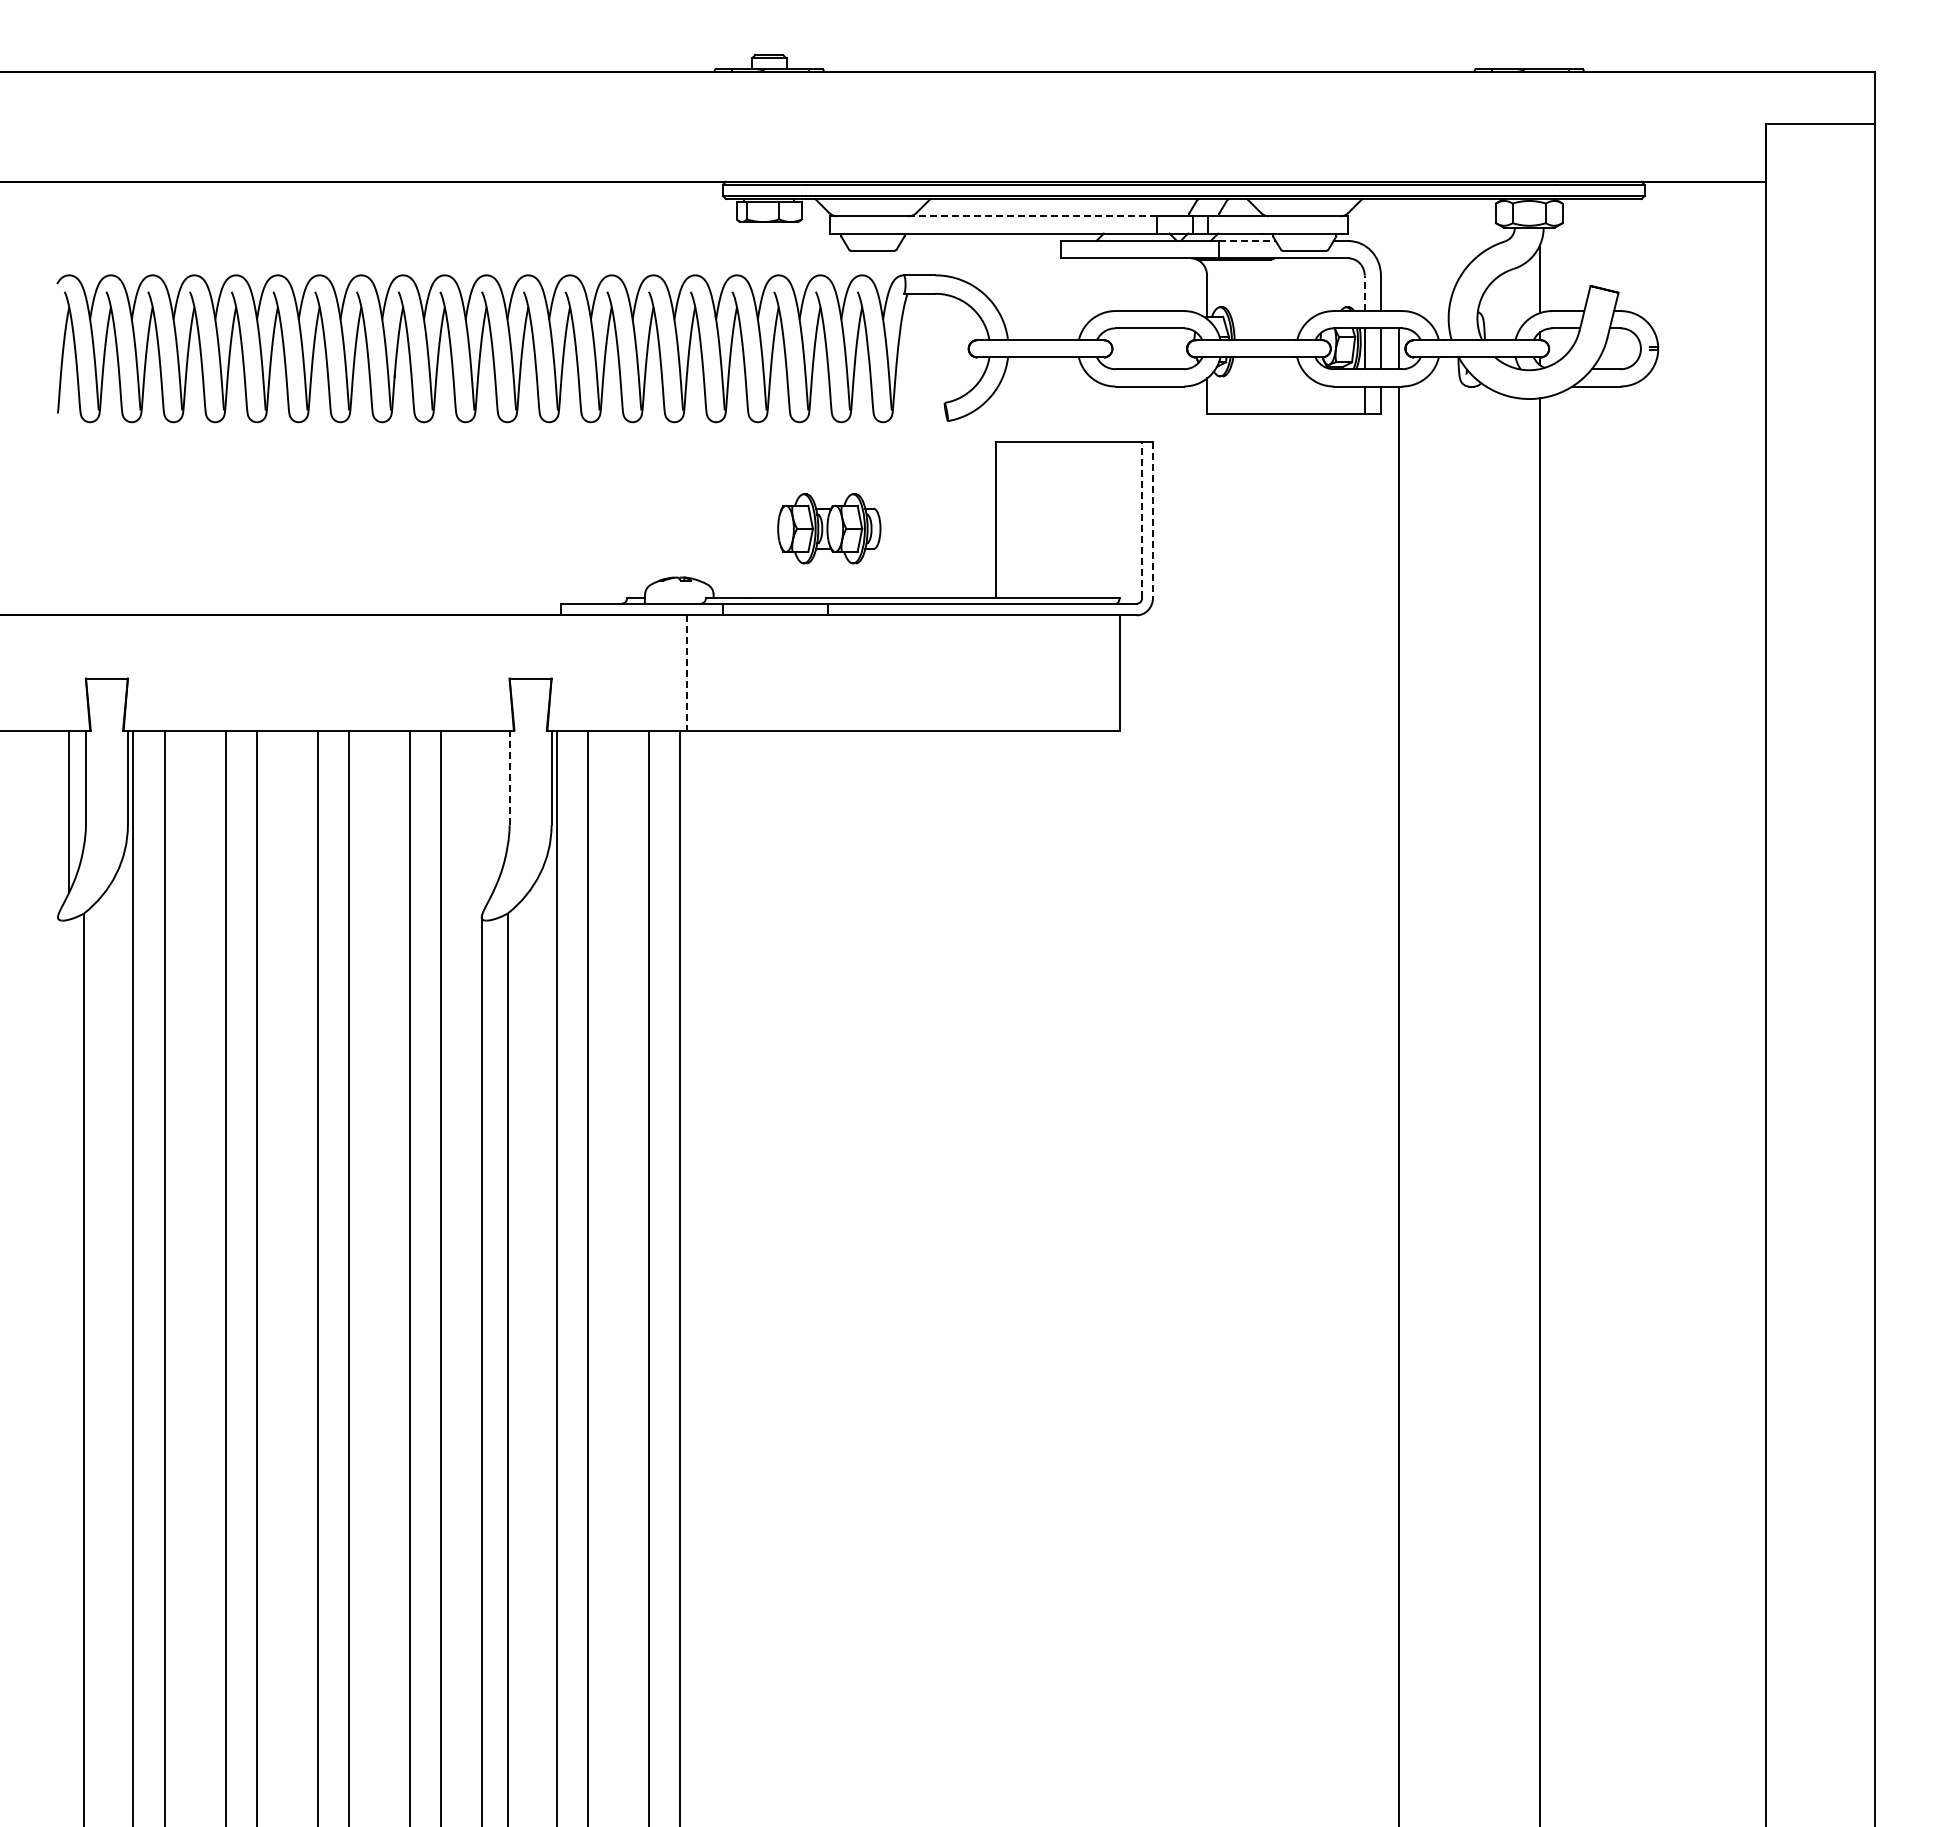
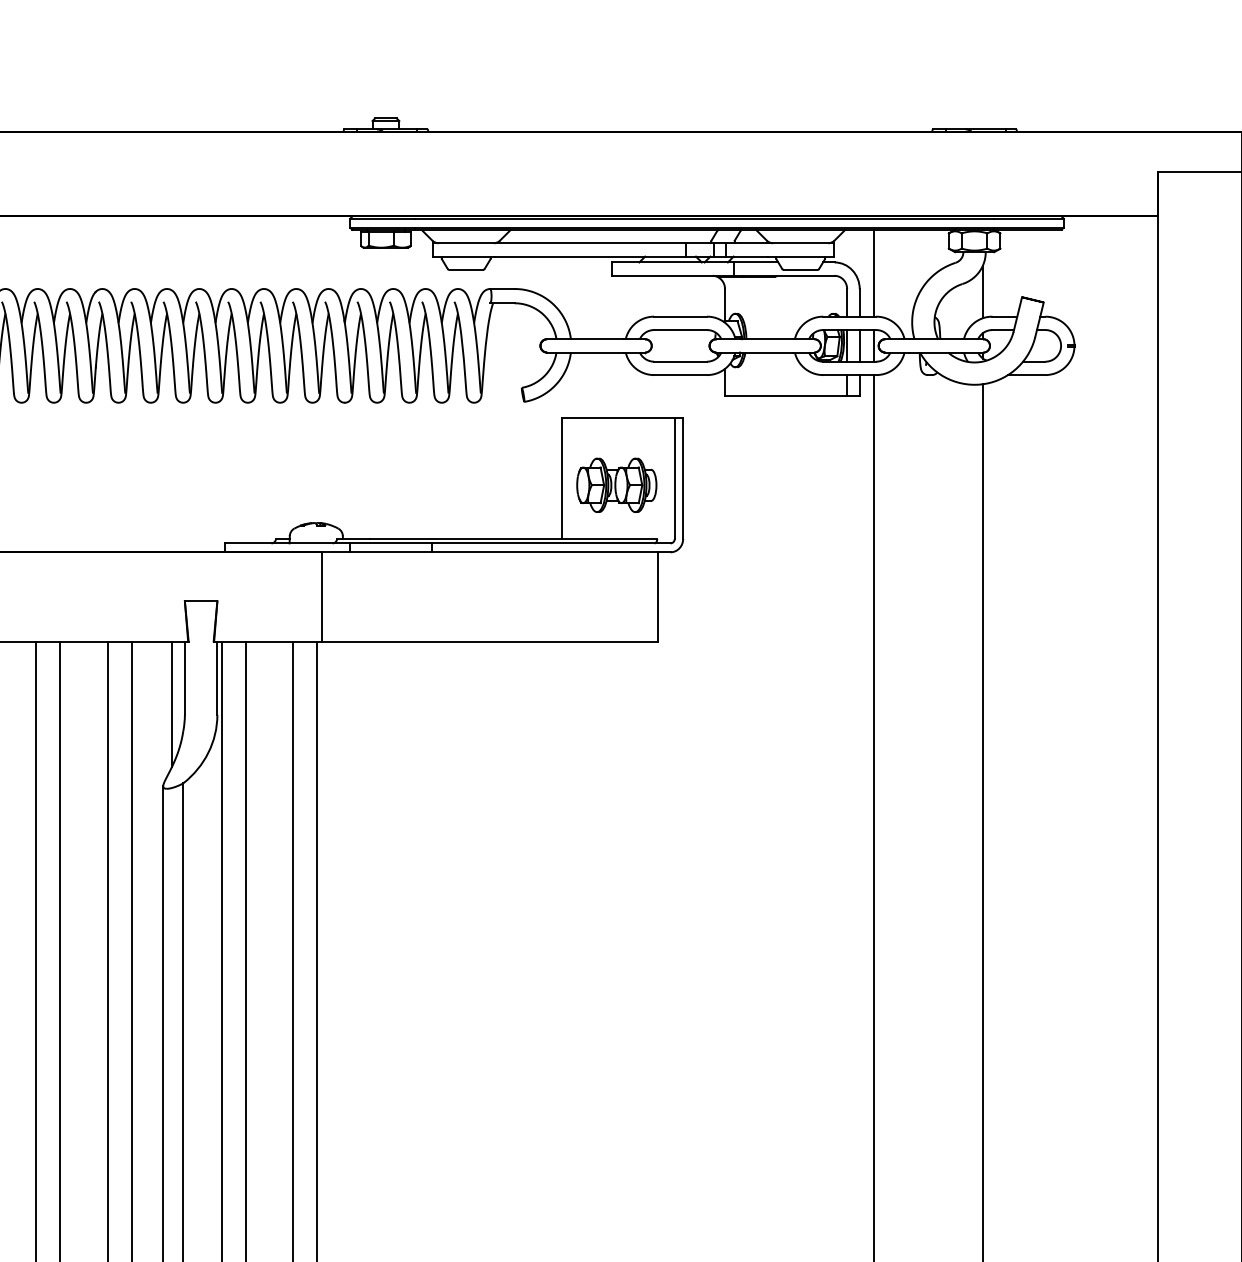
line: (1033, 216) -> (590, 243), dashed -> solid
line: (1247, 241) -> (756, 262), dashed -> solid
line: (1399, 255) -> (874, 273), added
line: (1364, 293) -> (846, 303), dashed -> solid
line: (1142, 520) -> (675, 478), dashed -> solid
line: (1152, 520) -> (682, 478), dashed -> solid
part: (829, 528) -> (616, 485), moved
line: (687, 672) -> (322, 596), dashed -> solid
line: (509, 777) -> (184, 677), dashed -> solid
line: (493, 811) -> (172, 704), added

